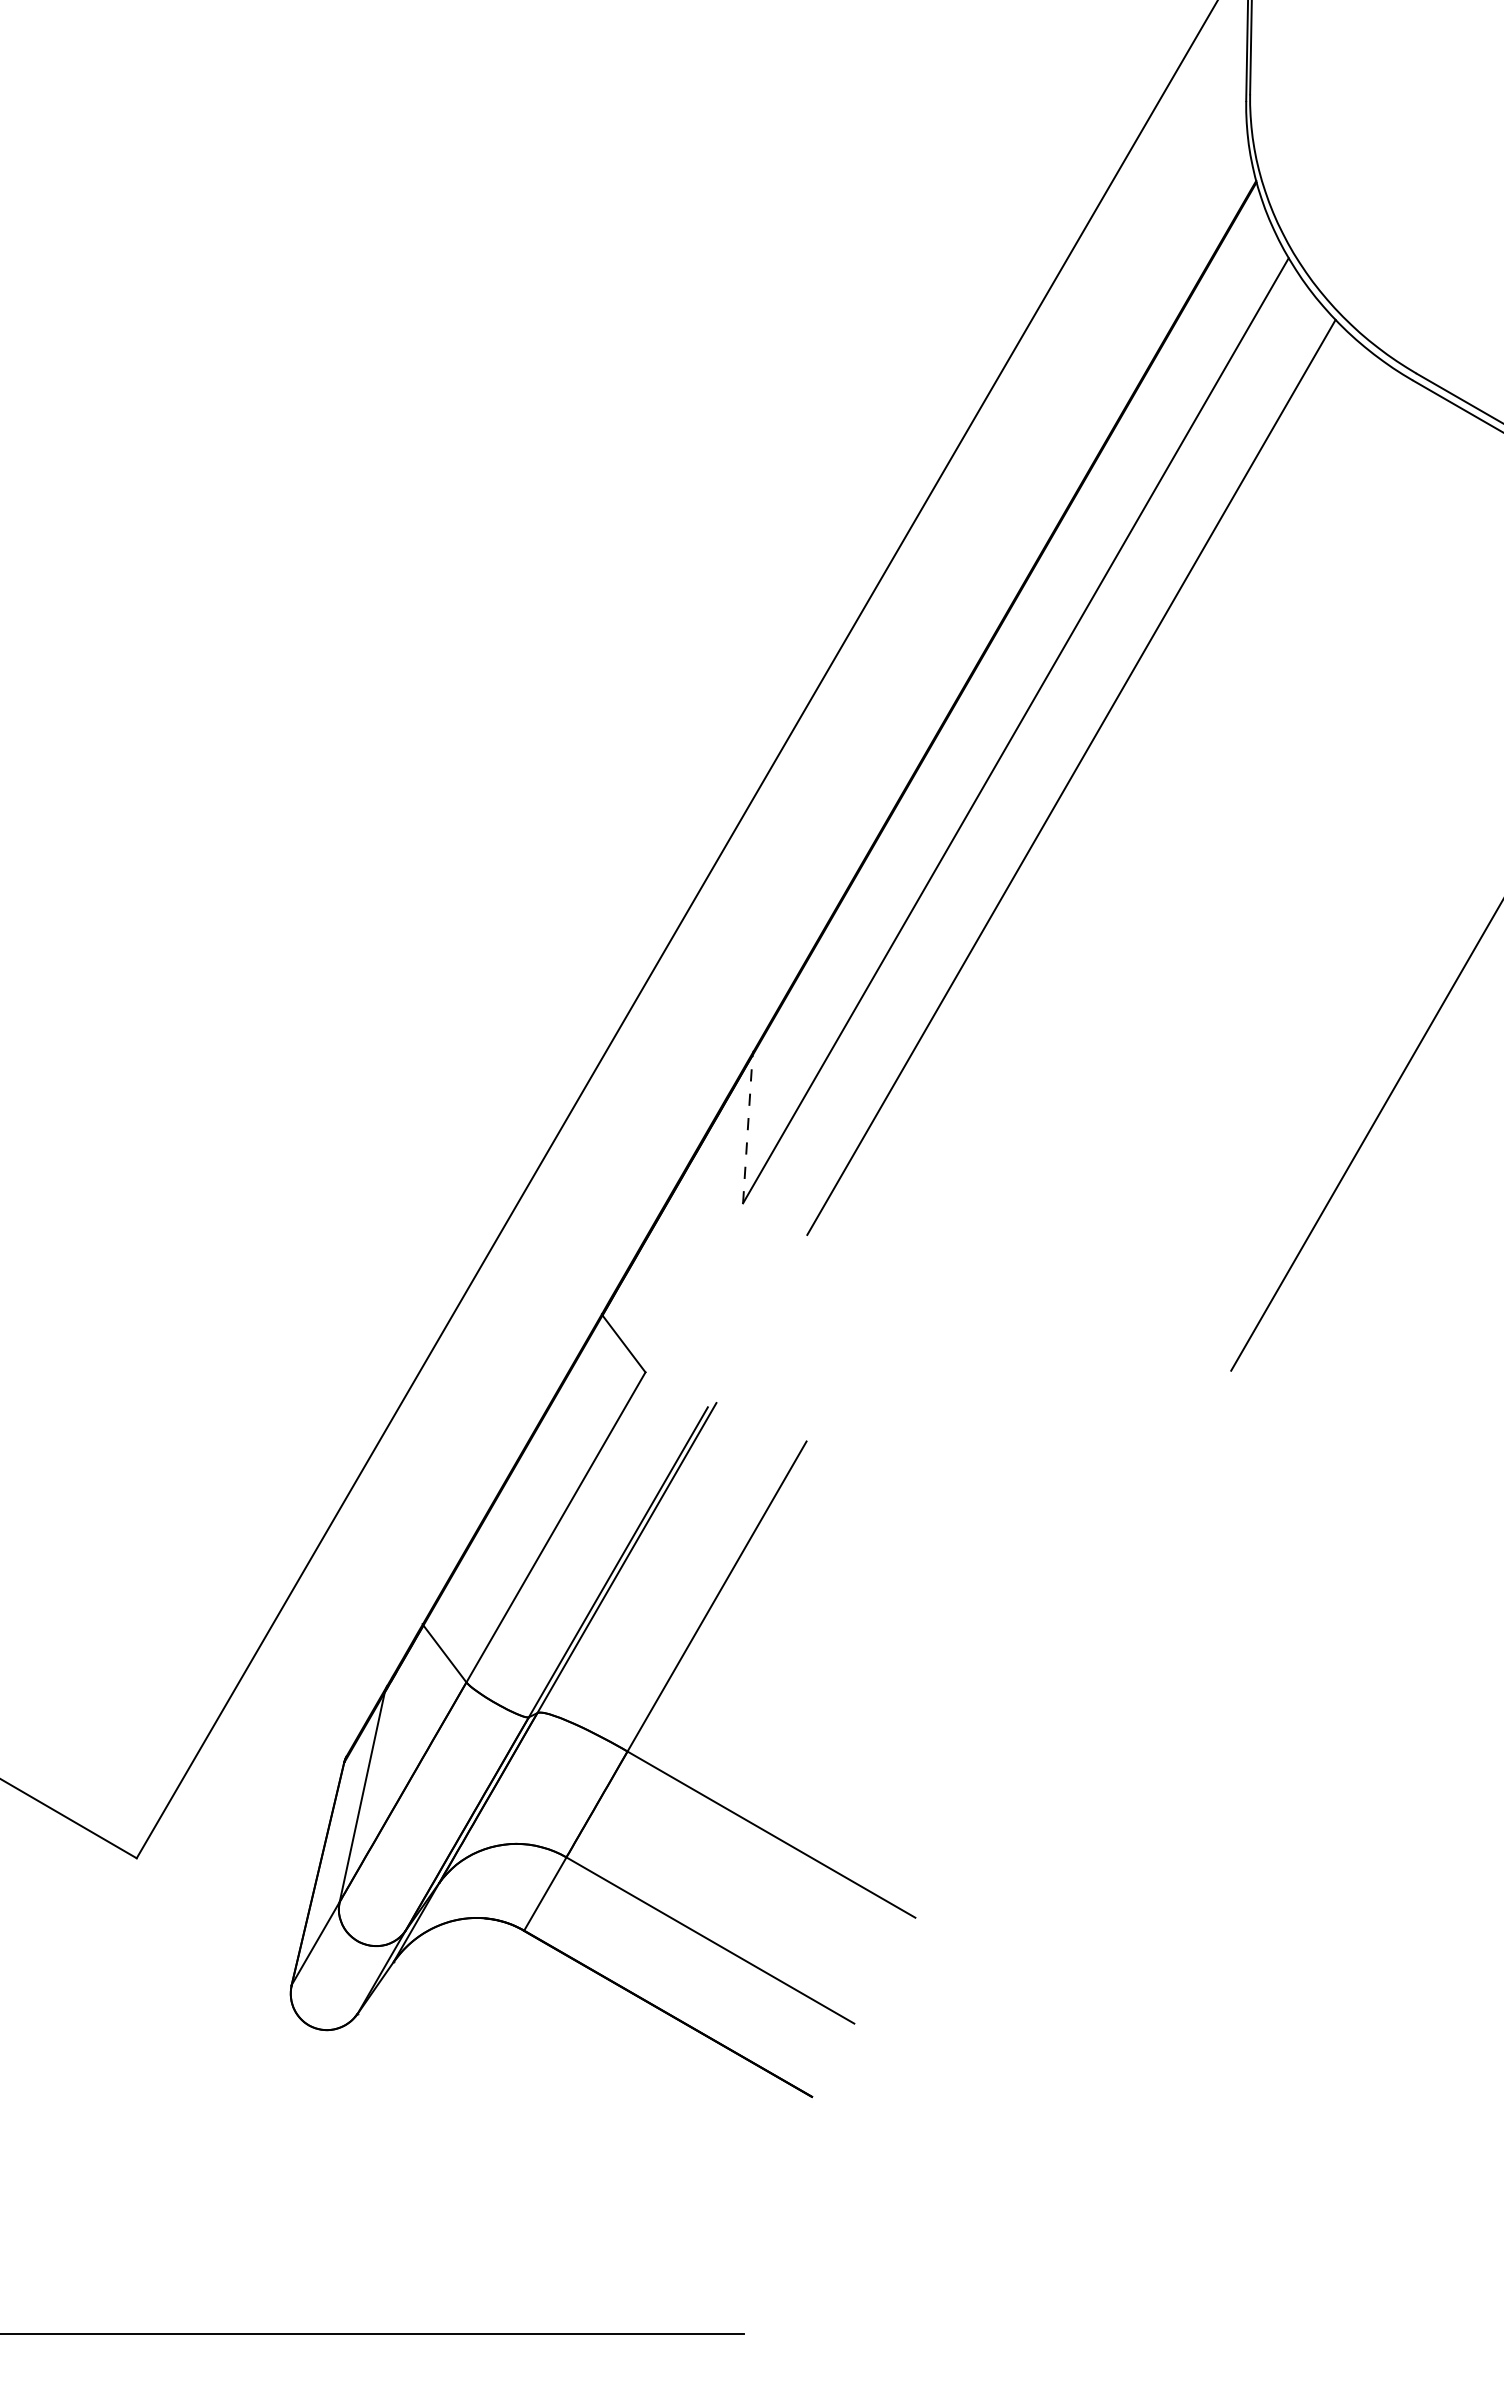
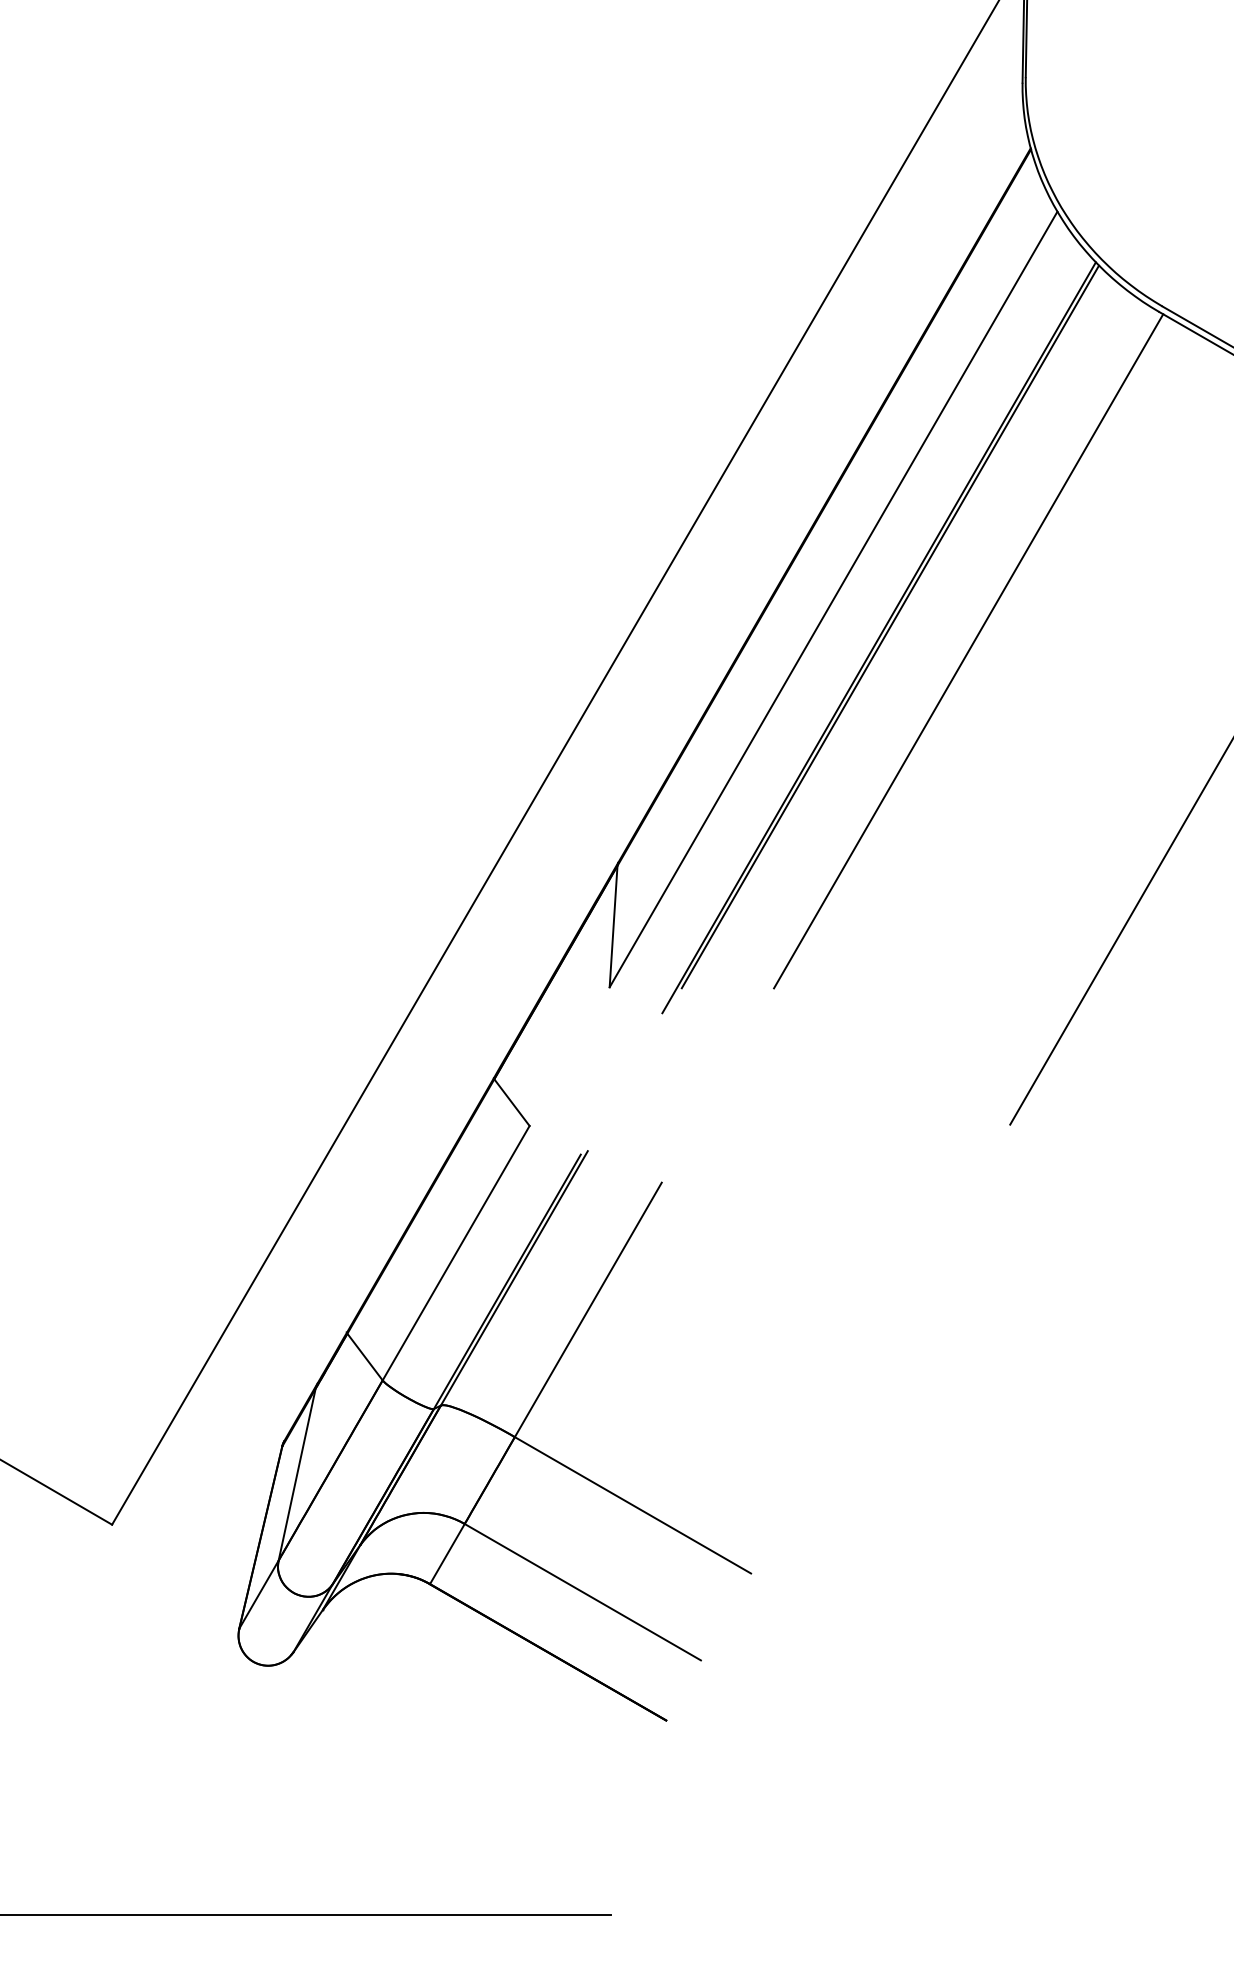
line: (1085, 763) -> (890, 626), added
line: (1180, 793) -> (968, 650), added
line: (747, 1128) -> (613, 925), dashed -> solid

